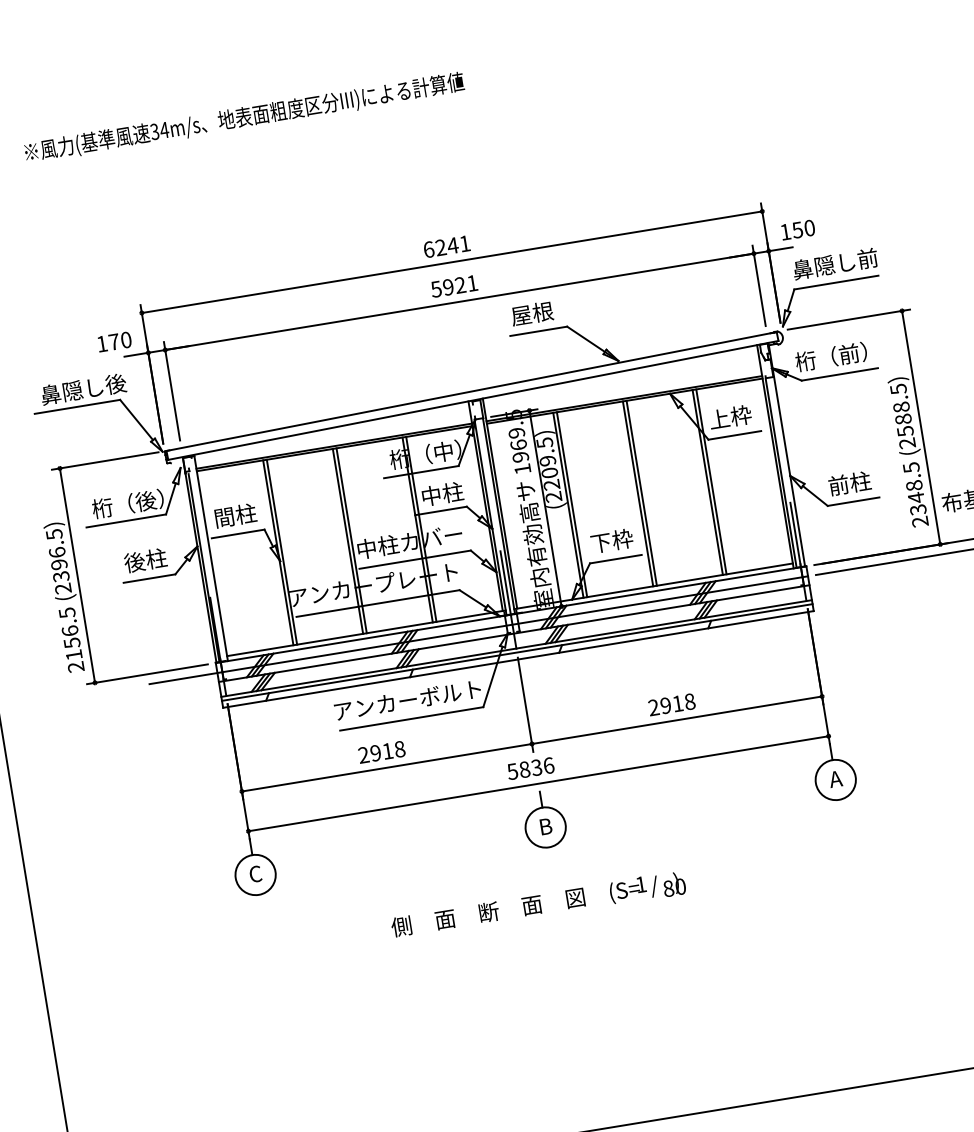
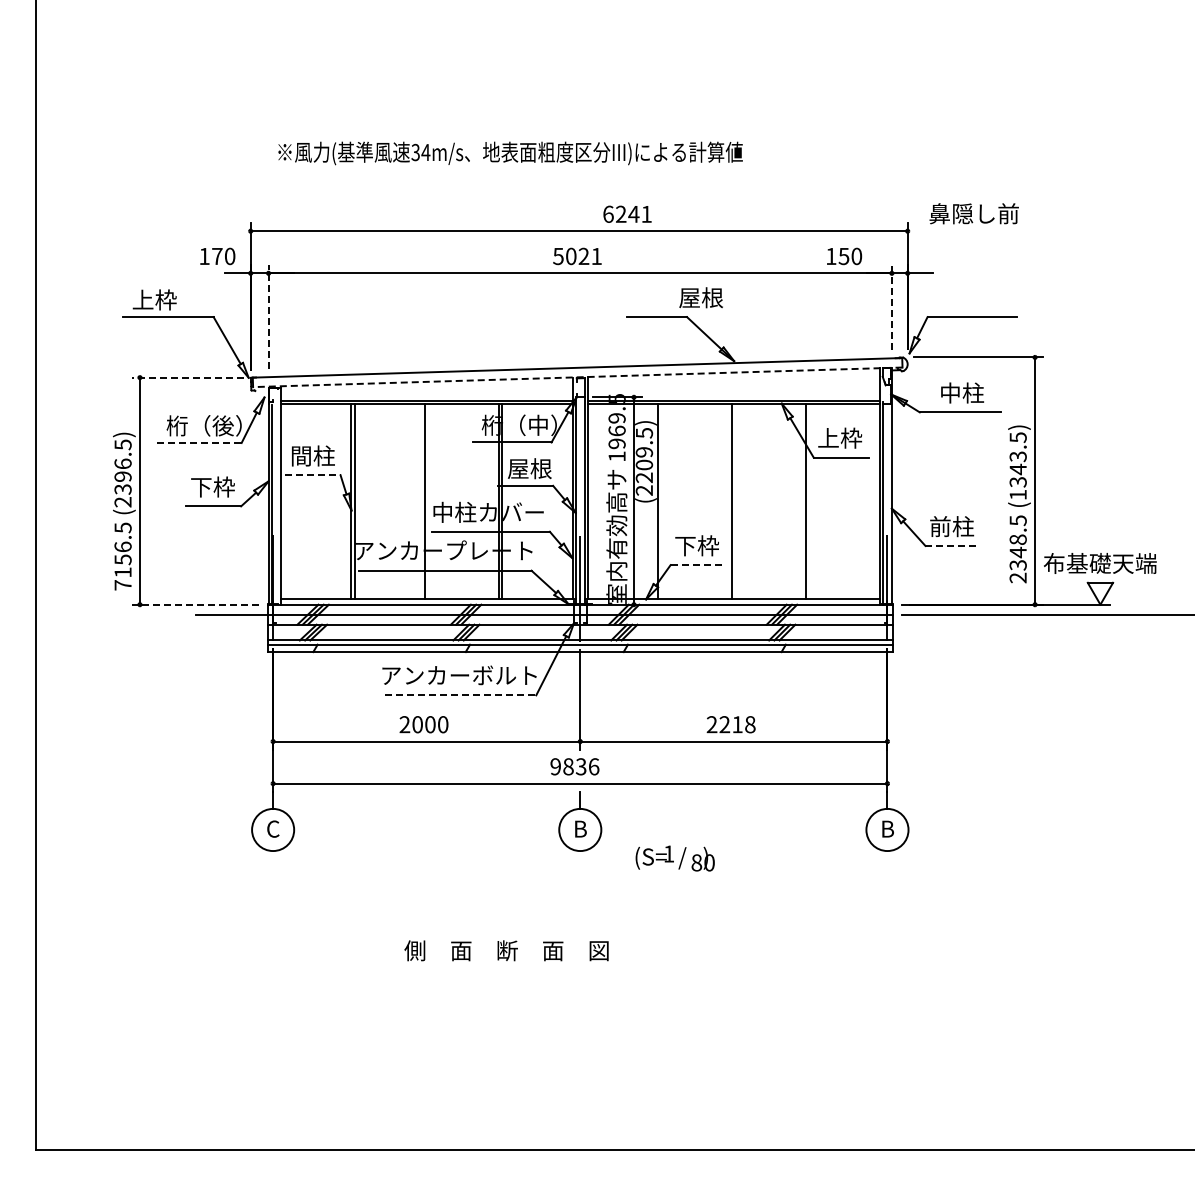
text: (244, 118) -> (510, 153), moved
text: (798, 230) -> (844, 256), moved
text: (446, 245) -> (627, 213), moved
text: (834, 263) -> (973, 213), moved
line: (758, 285) -> (891, 307), solid -> dashed
text: (448, 287) -> (571, 256), 5921 -> 5021
text: (531, 313) -> (700, 297), moved
text: (830, 356) -> (953, 392), 桁（前） -> 中柱
text: (83, 388) -> (177, 299), 鼻隠し後 -> 上枠
line: (171, 390) -> (268, 316), solid -> dashed
line: (473, 400) -> (577, 377), solid -> dashed
text: (903, 425) -> (1017, 475), (2588.5) -> (1343.5)
line: (104, 460) -> (187, 377), solid -> dashed
line: (711, 481) -> (809, 501), removed
line: (641, 493) -> (735, 501), removed
text: (441, 494) -> (529, 468), 中柱 -> 屋根
line: (854, 501) -> (953, 545), solid -> dashed
line: (571, 504) -> (661, 501), removed
line: (127, 521) -> (200, 443), solid -> dashed
line: (237, 534) -> (312, 475), solid -> dashed
line: (351, 540) -> (428, 501), removed
line: (616, 559) -> (698, 565), solid -> dashed
text: (145, 560) -> (212, 486), 後柱 -> 下枠
text: (75, 667) -> (122, 585), 2156.5 -> 7156.5
line: (147, 674) -> (195, 604), solid -> dashed
text: (665, 705) -> (724, 724), 2918 -> 2218
line: (411, 719) -> (460, 695), solid -> dashed
text: (387, 751) -> (430, 724), 2918 -> 2000
text: (512, 771) -> (555, 766), 5836 -> 9836
text: (835, 778) -> (887, 828), A -> B
text: (646, 888) -> (674, 858), moved
text: (488, 912) -> (506, 950), moved

